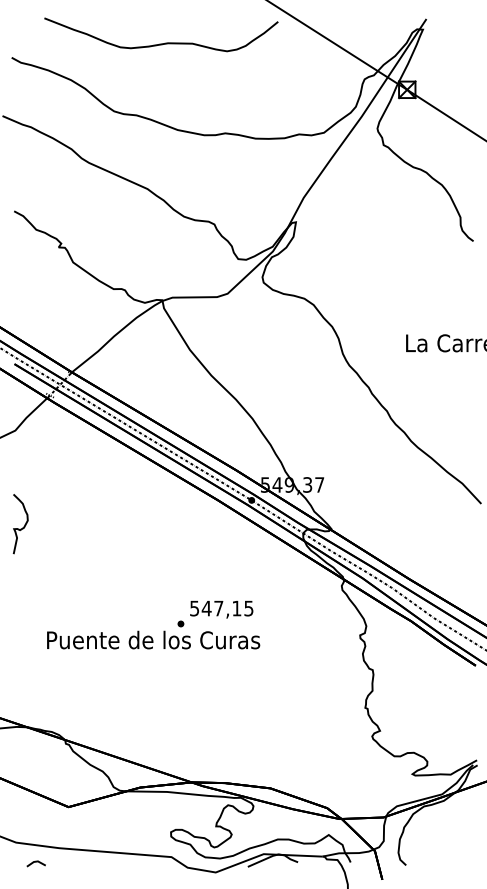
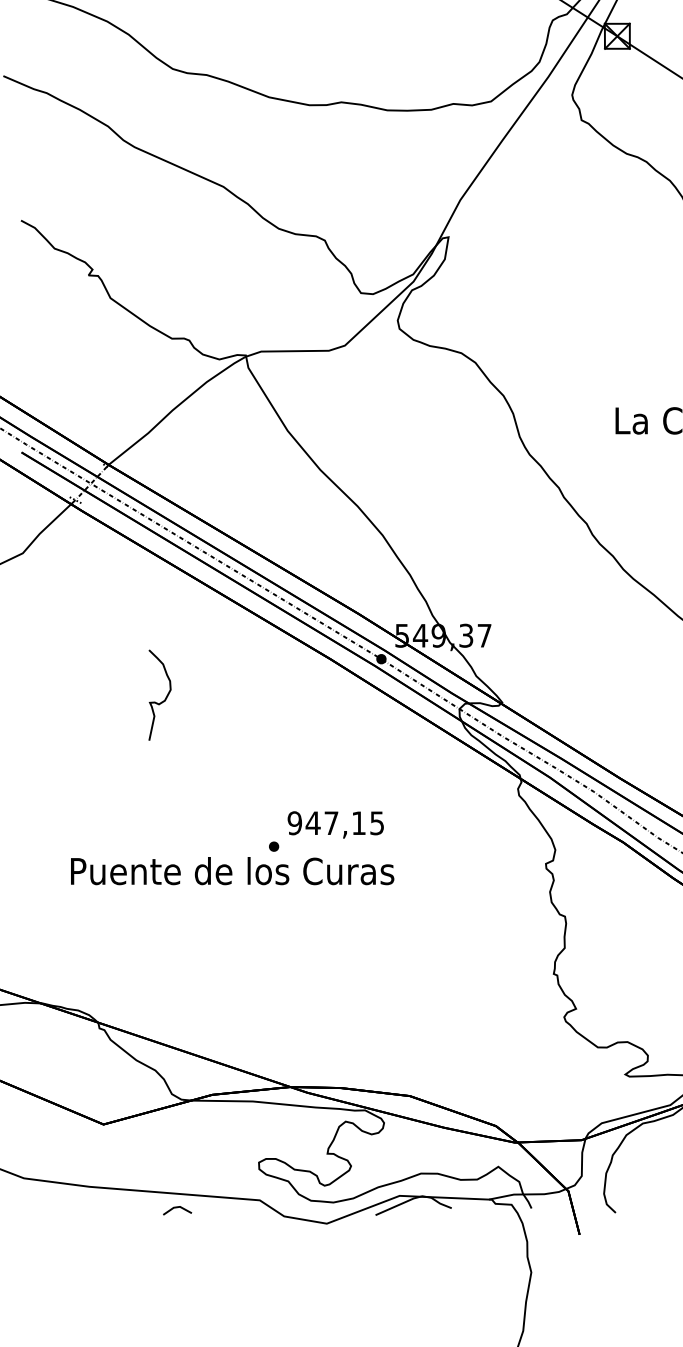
curve: (23, 526) -> (164, 698), moved
text: (194, 608) -> (294, 823), 547,15 -> 947,15
line: (35, 862) -> (176, 1208), moved

